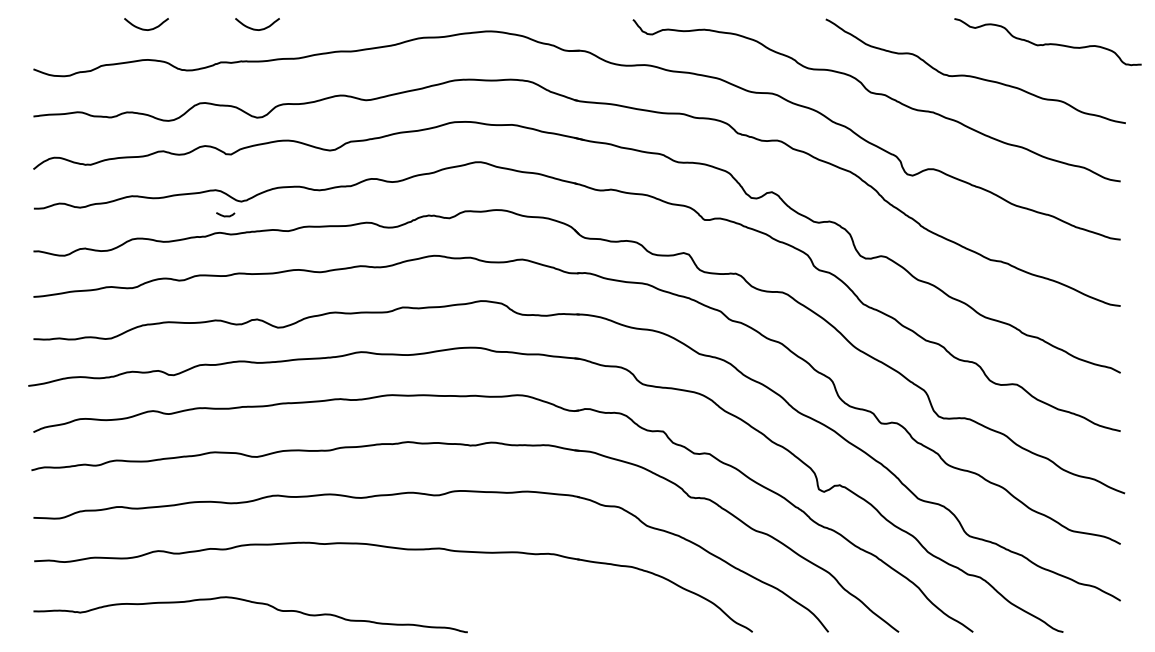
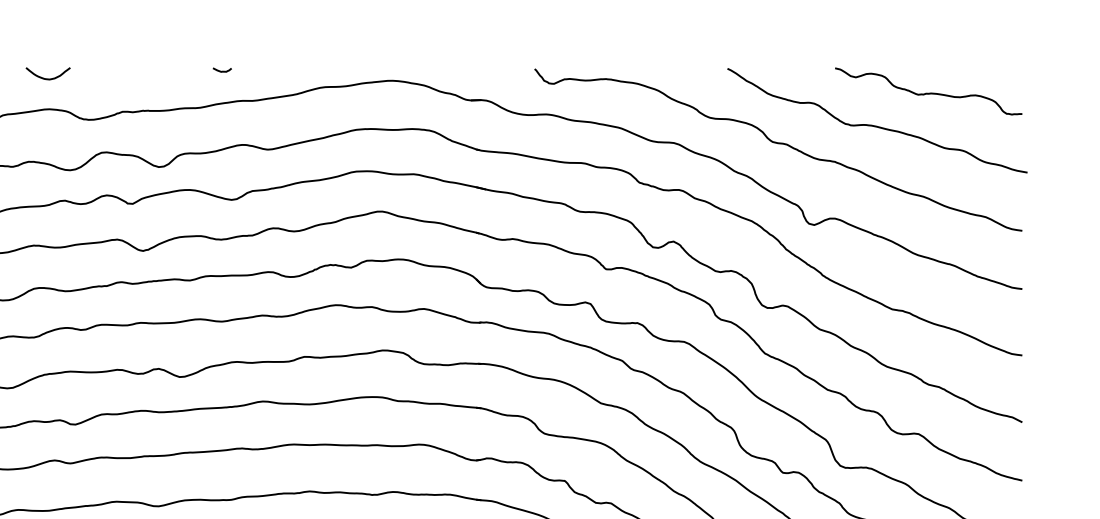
curve: (255, 28) -> (157, 77), removed
curve: (1047, 43) -> (928, 92), moved
curve: (225, 215) -> (222, 70), moved

